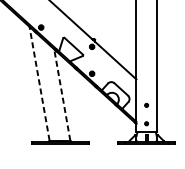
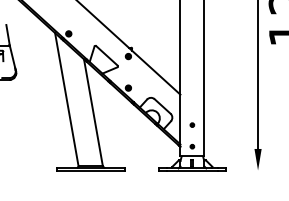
line: (39, 83) -> (66, 99), dashed -> solid
line: (62, 94) -> (93, 112), dashed -> solid

